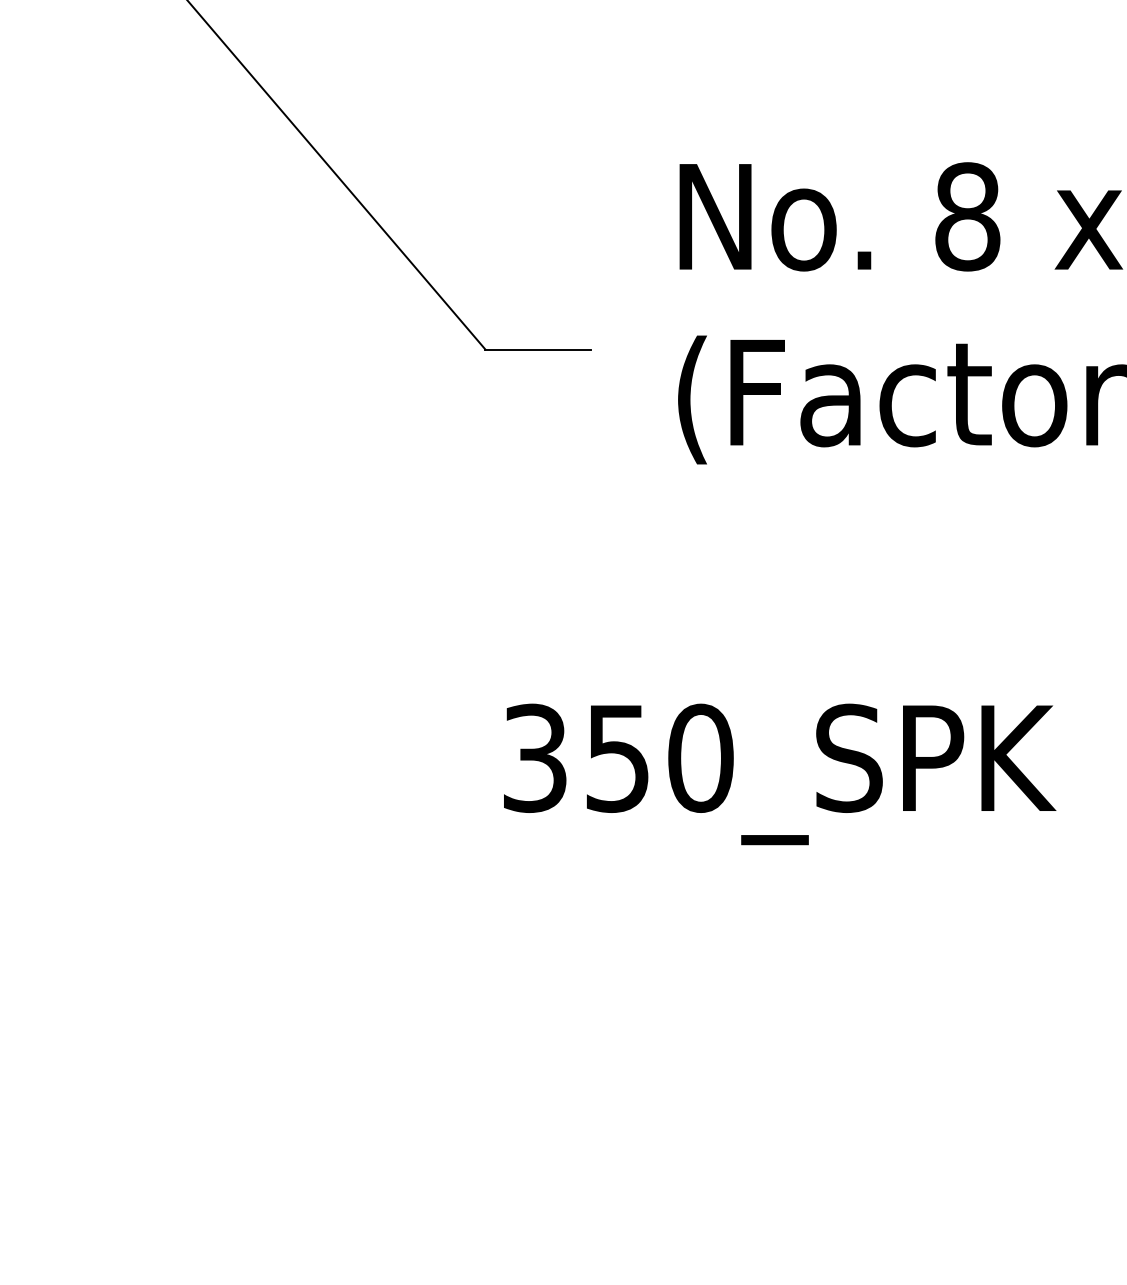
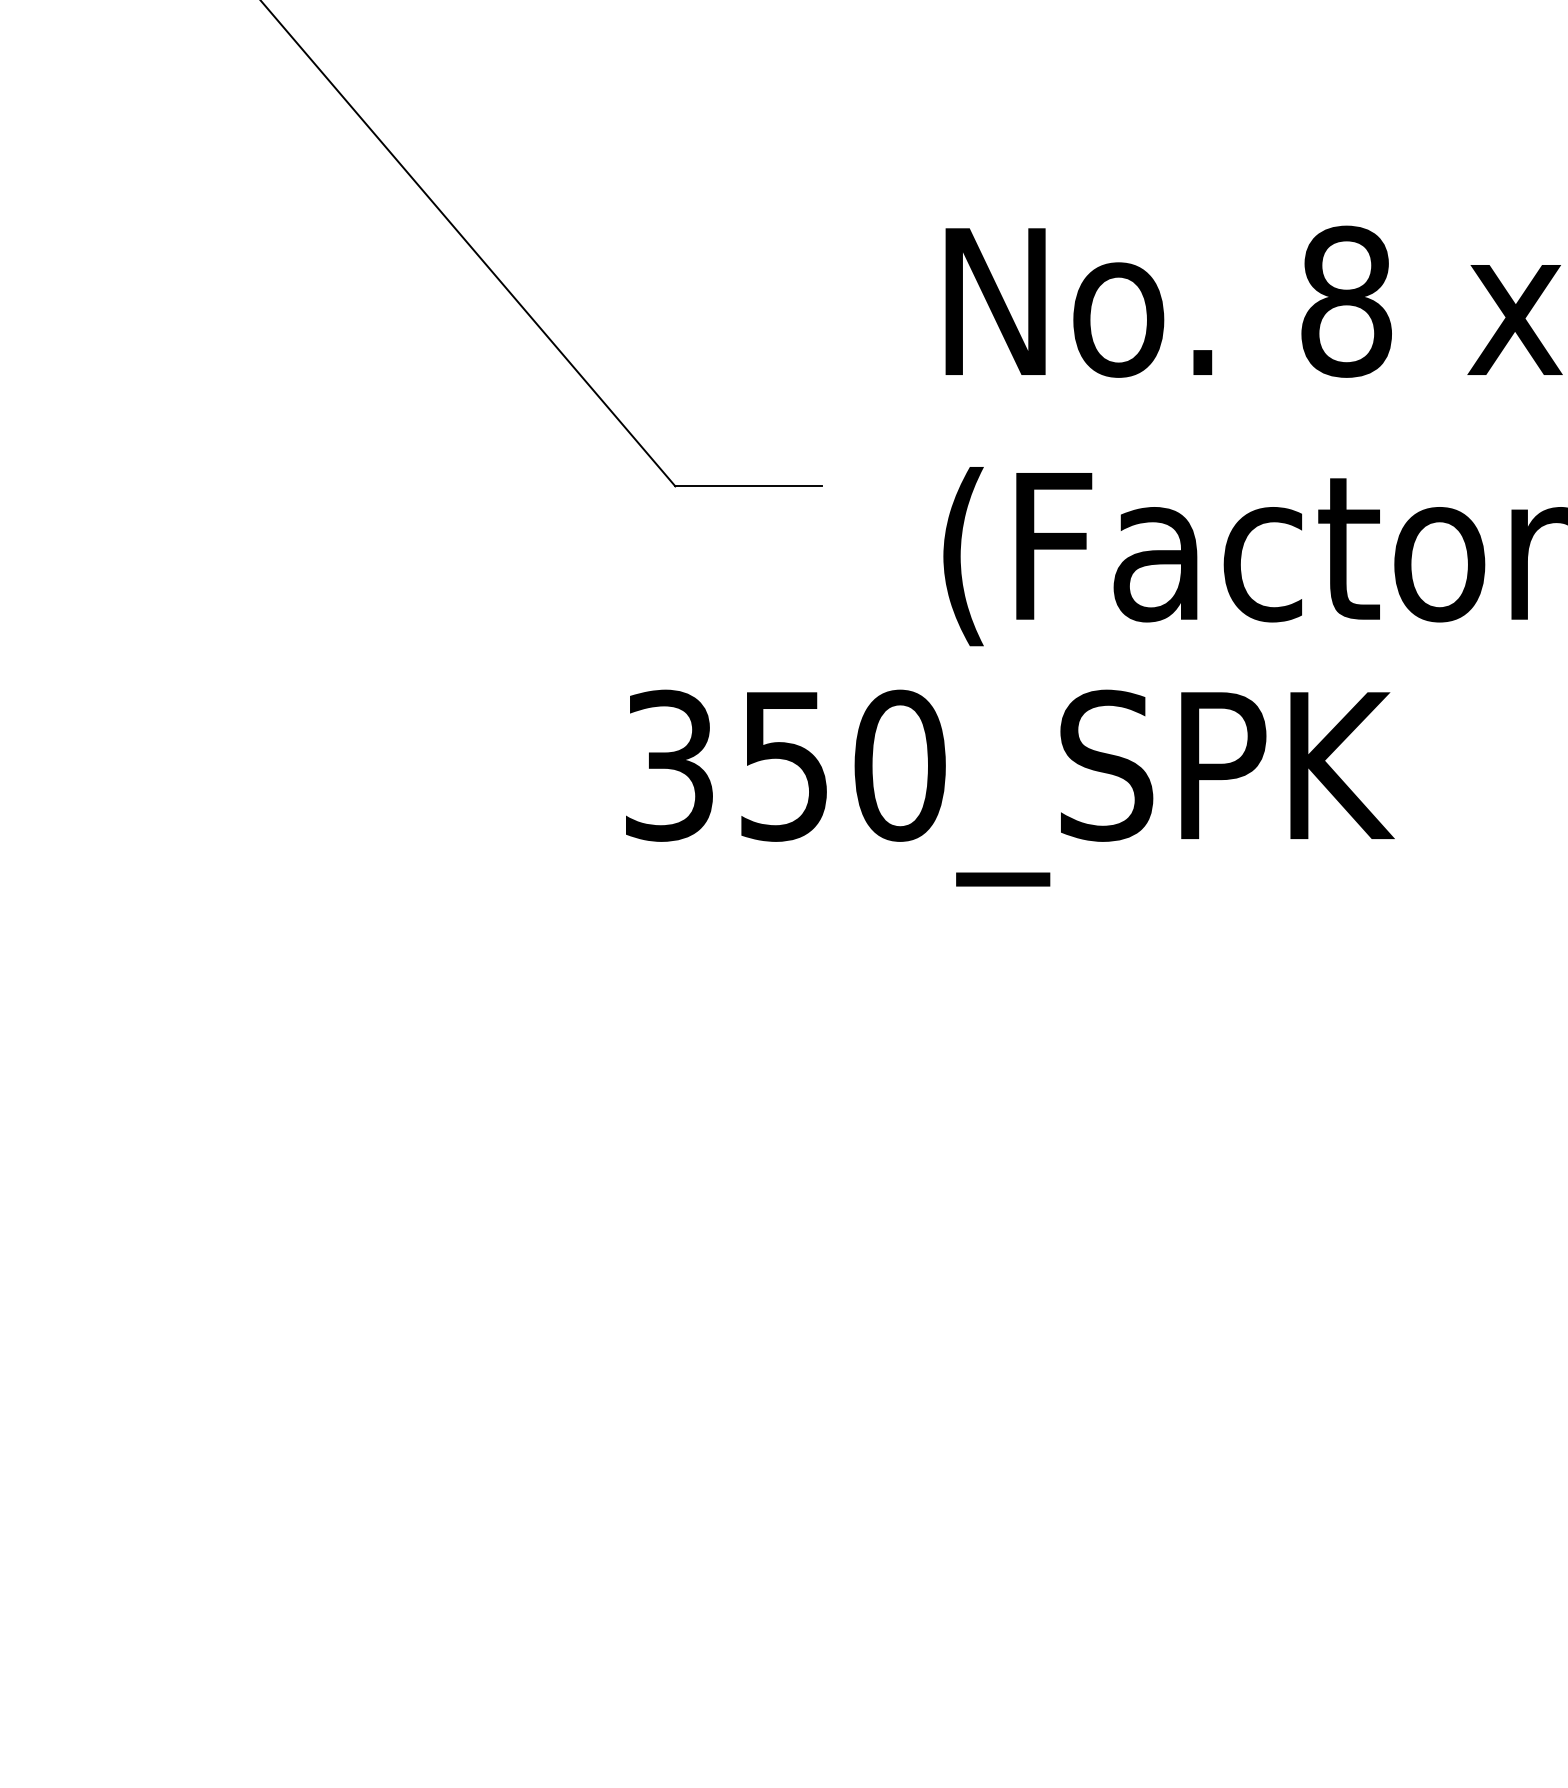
text: (780, 774) -> (1010, 788), moved

